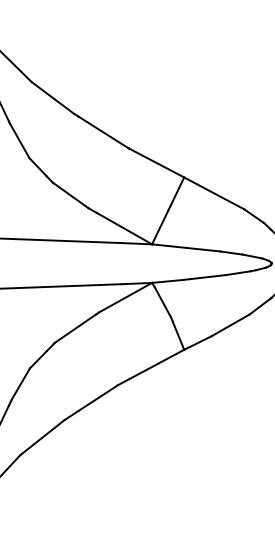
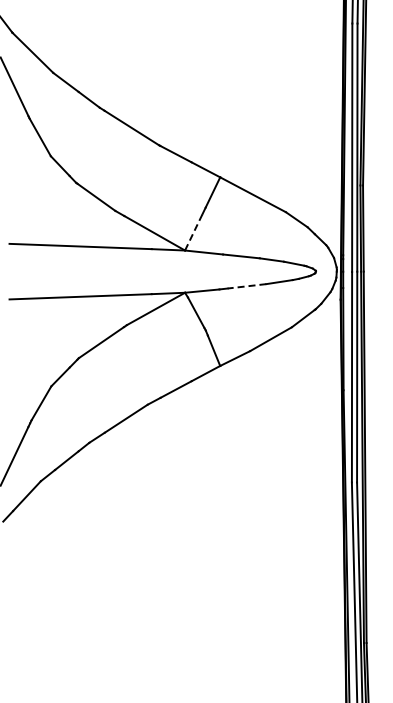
line: (160, 226) -> (194, 231), solid -> dashed
line: (209, 277) -> (247, 286), solid -> dashed

